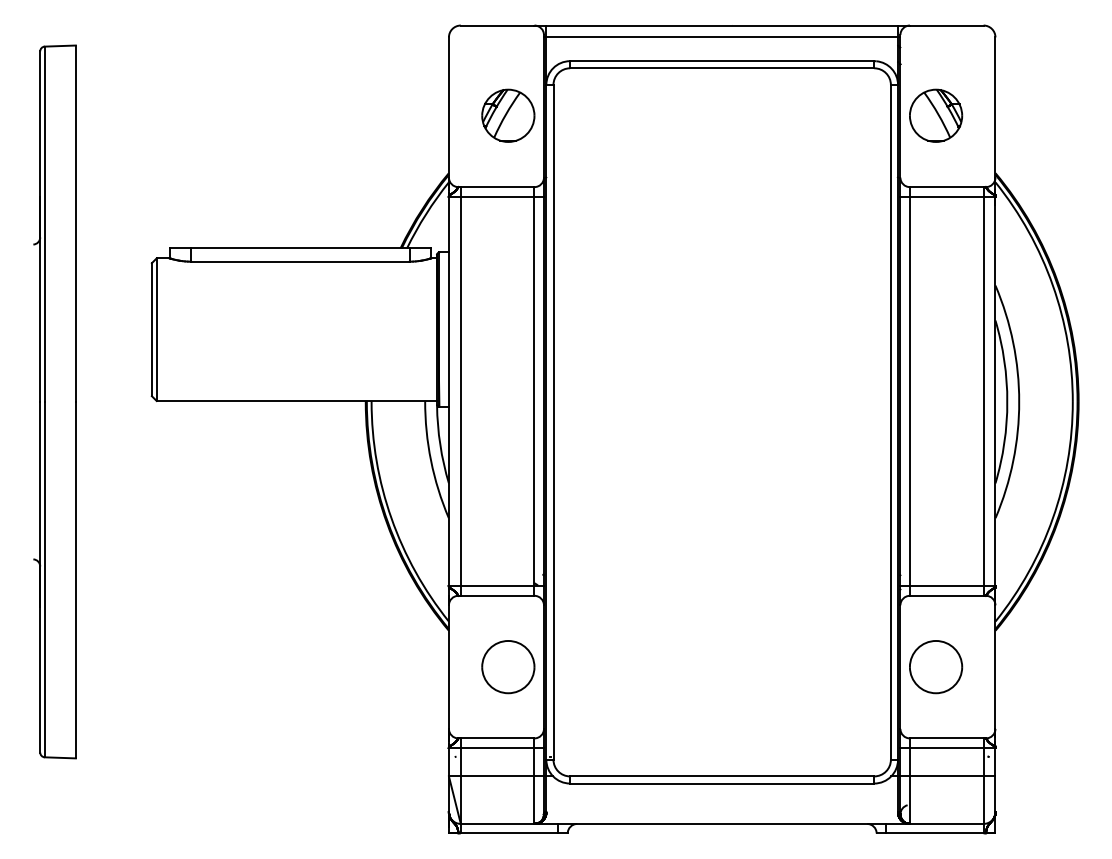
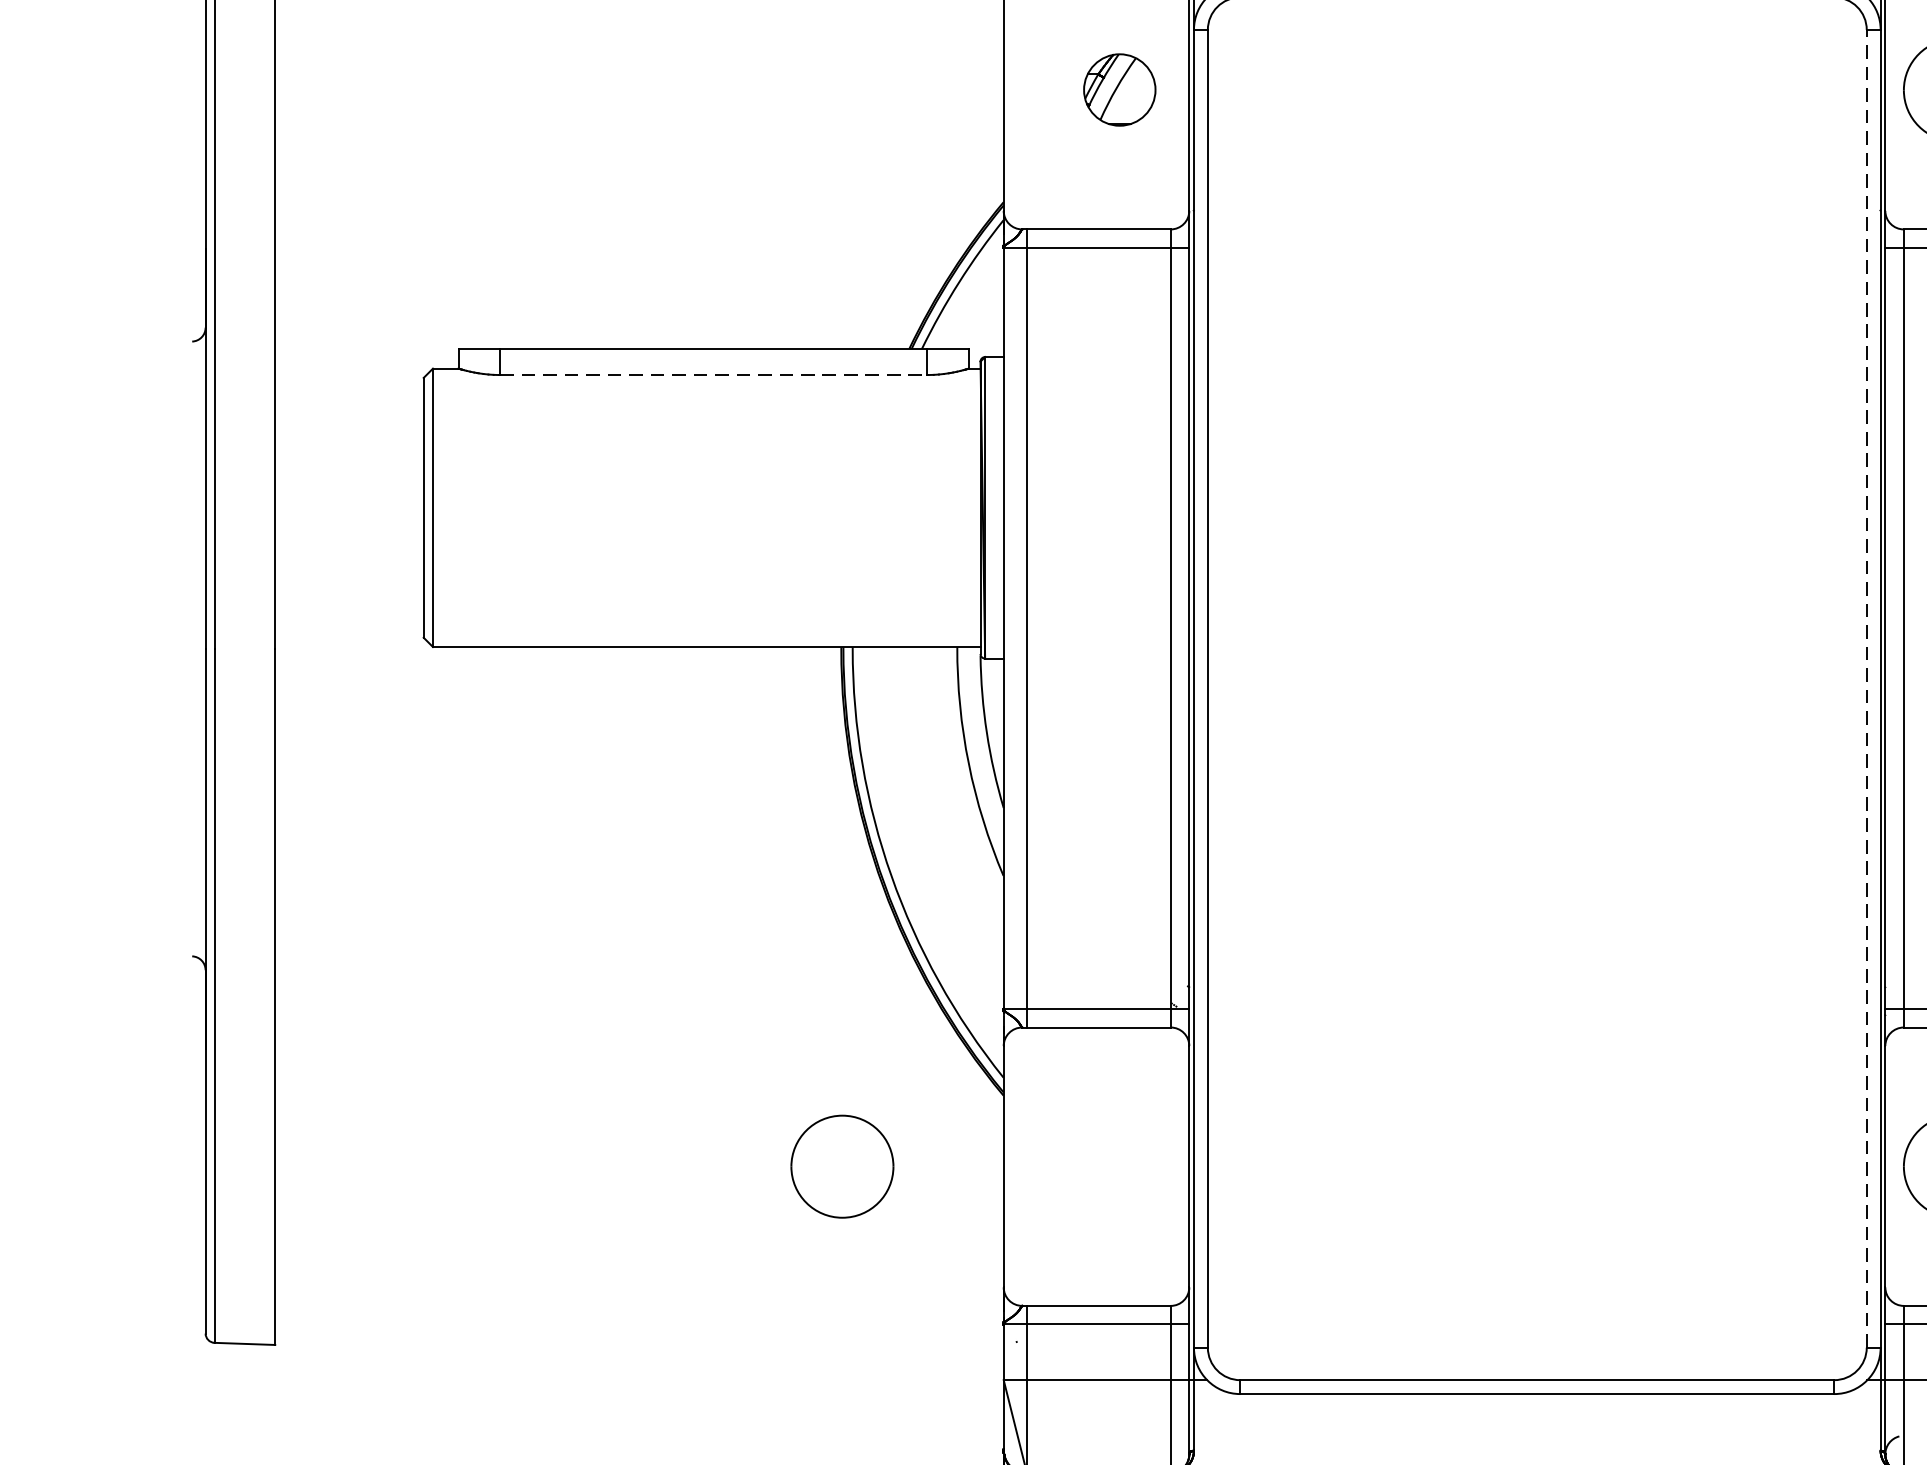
part: (508, 115) -> (1120, 89), size x0.7
line: (300, 261) -> (713, 374), solid -> dashed
line: (890, 421) -> (1865, 687), solid -> dashed
part: (508, 667) -> (842, 1167), moved

